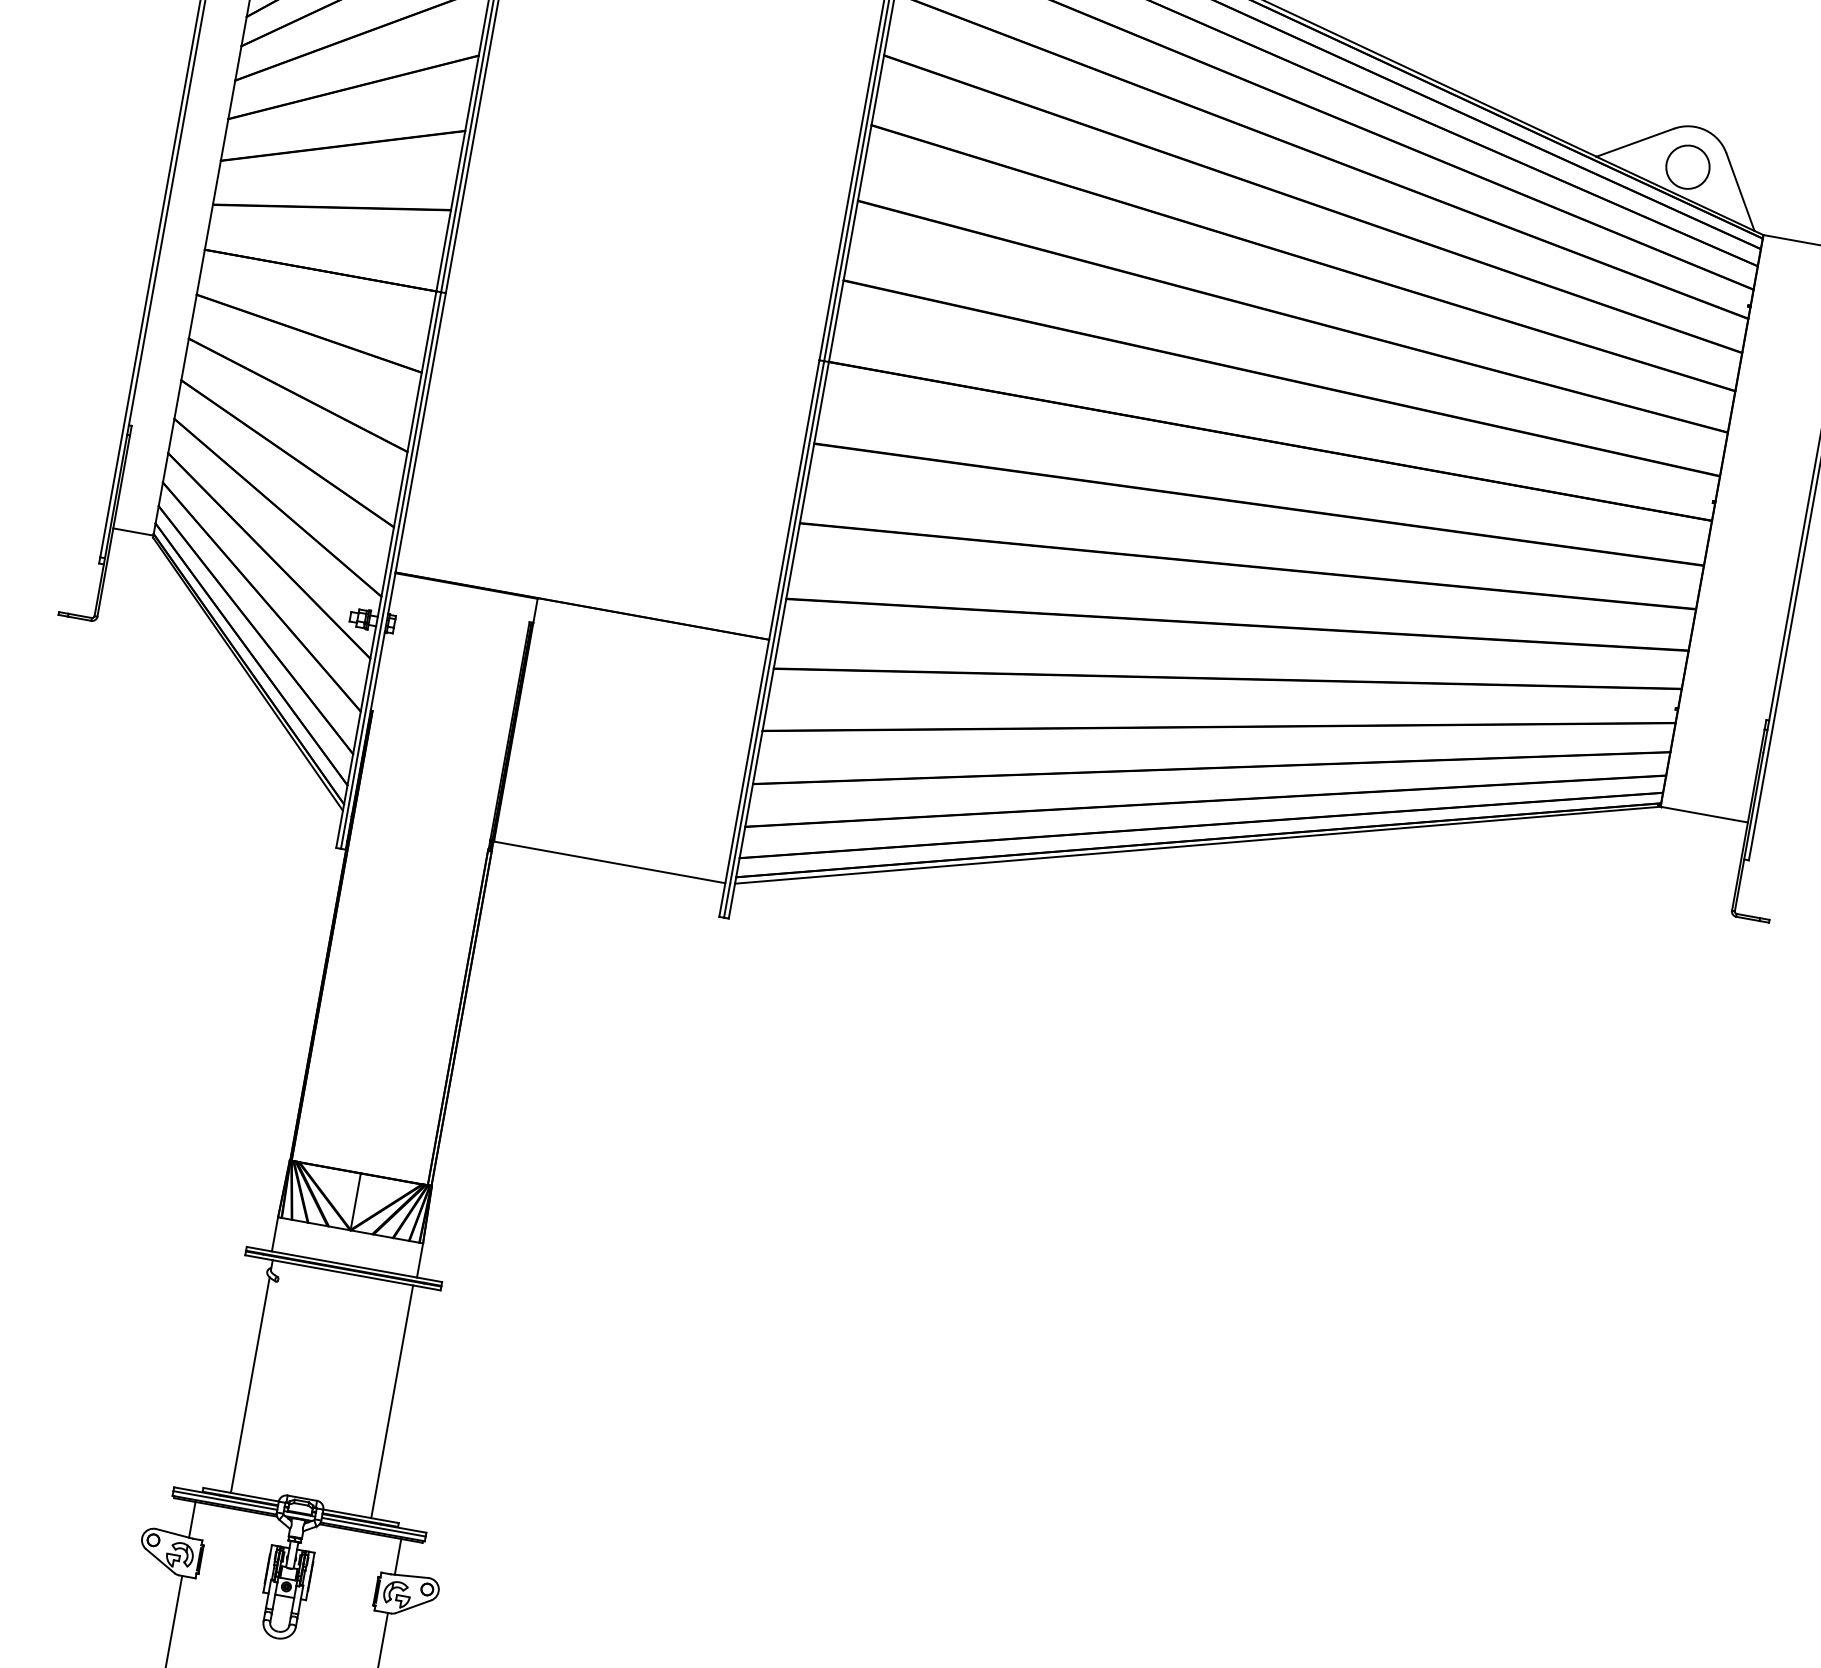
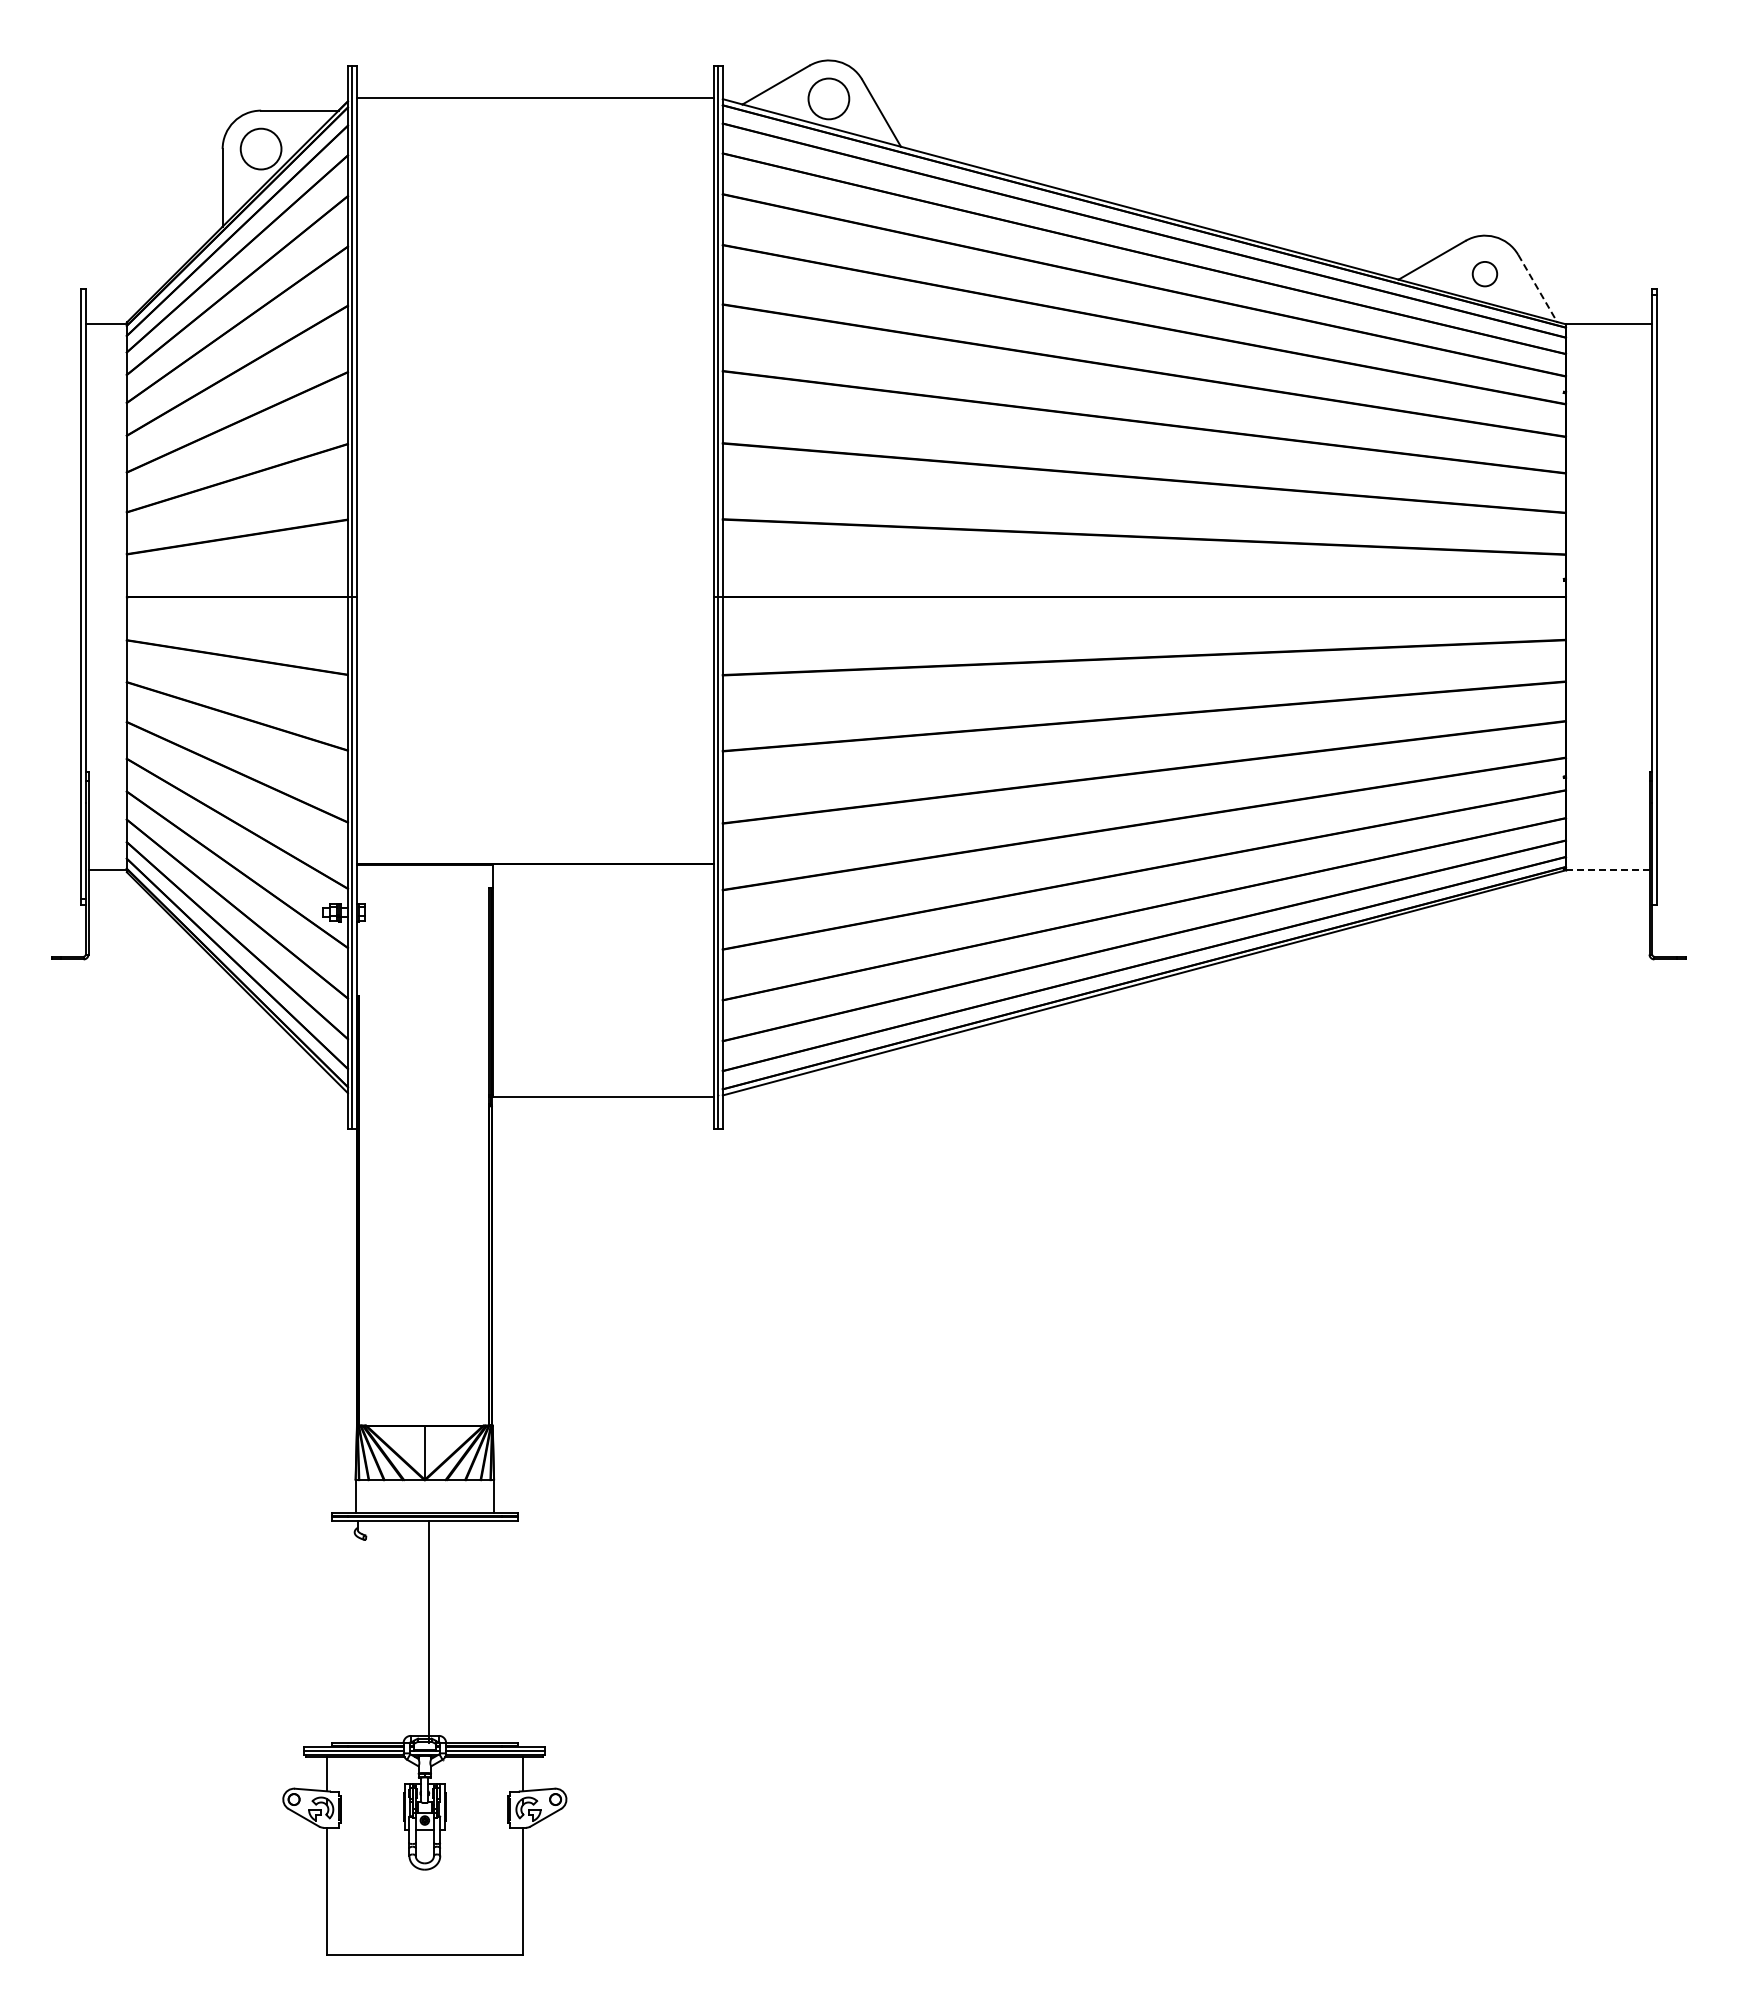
circle: (1687, 166) -> (1484, 273), size x0.6
line: (1740, 192) -> (1537, 288), solid -> dashed
line: (1703, 814) -> (1607, 870), solid -> dashed
line: (250, 1384) -> (357, 1639), removed
line: (391, 1401) -> (428, 1631), moved

